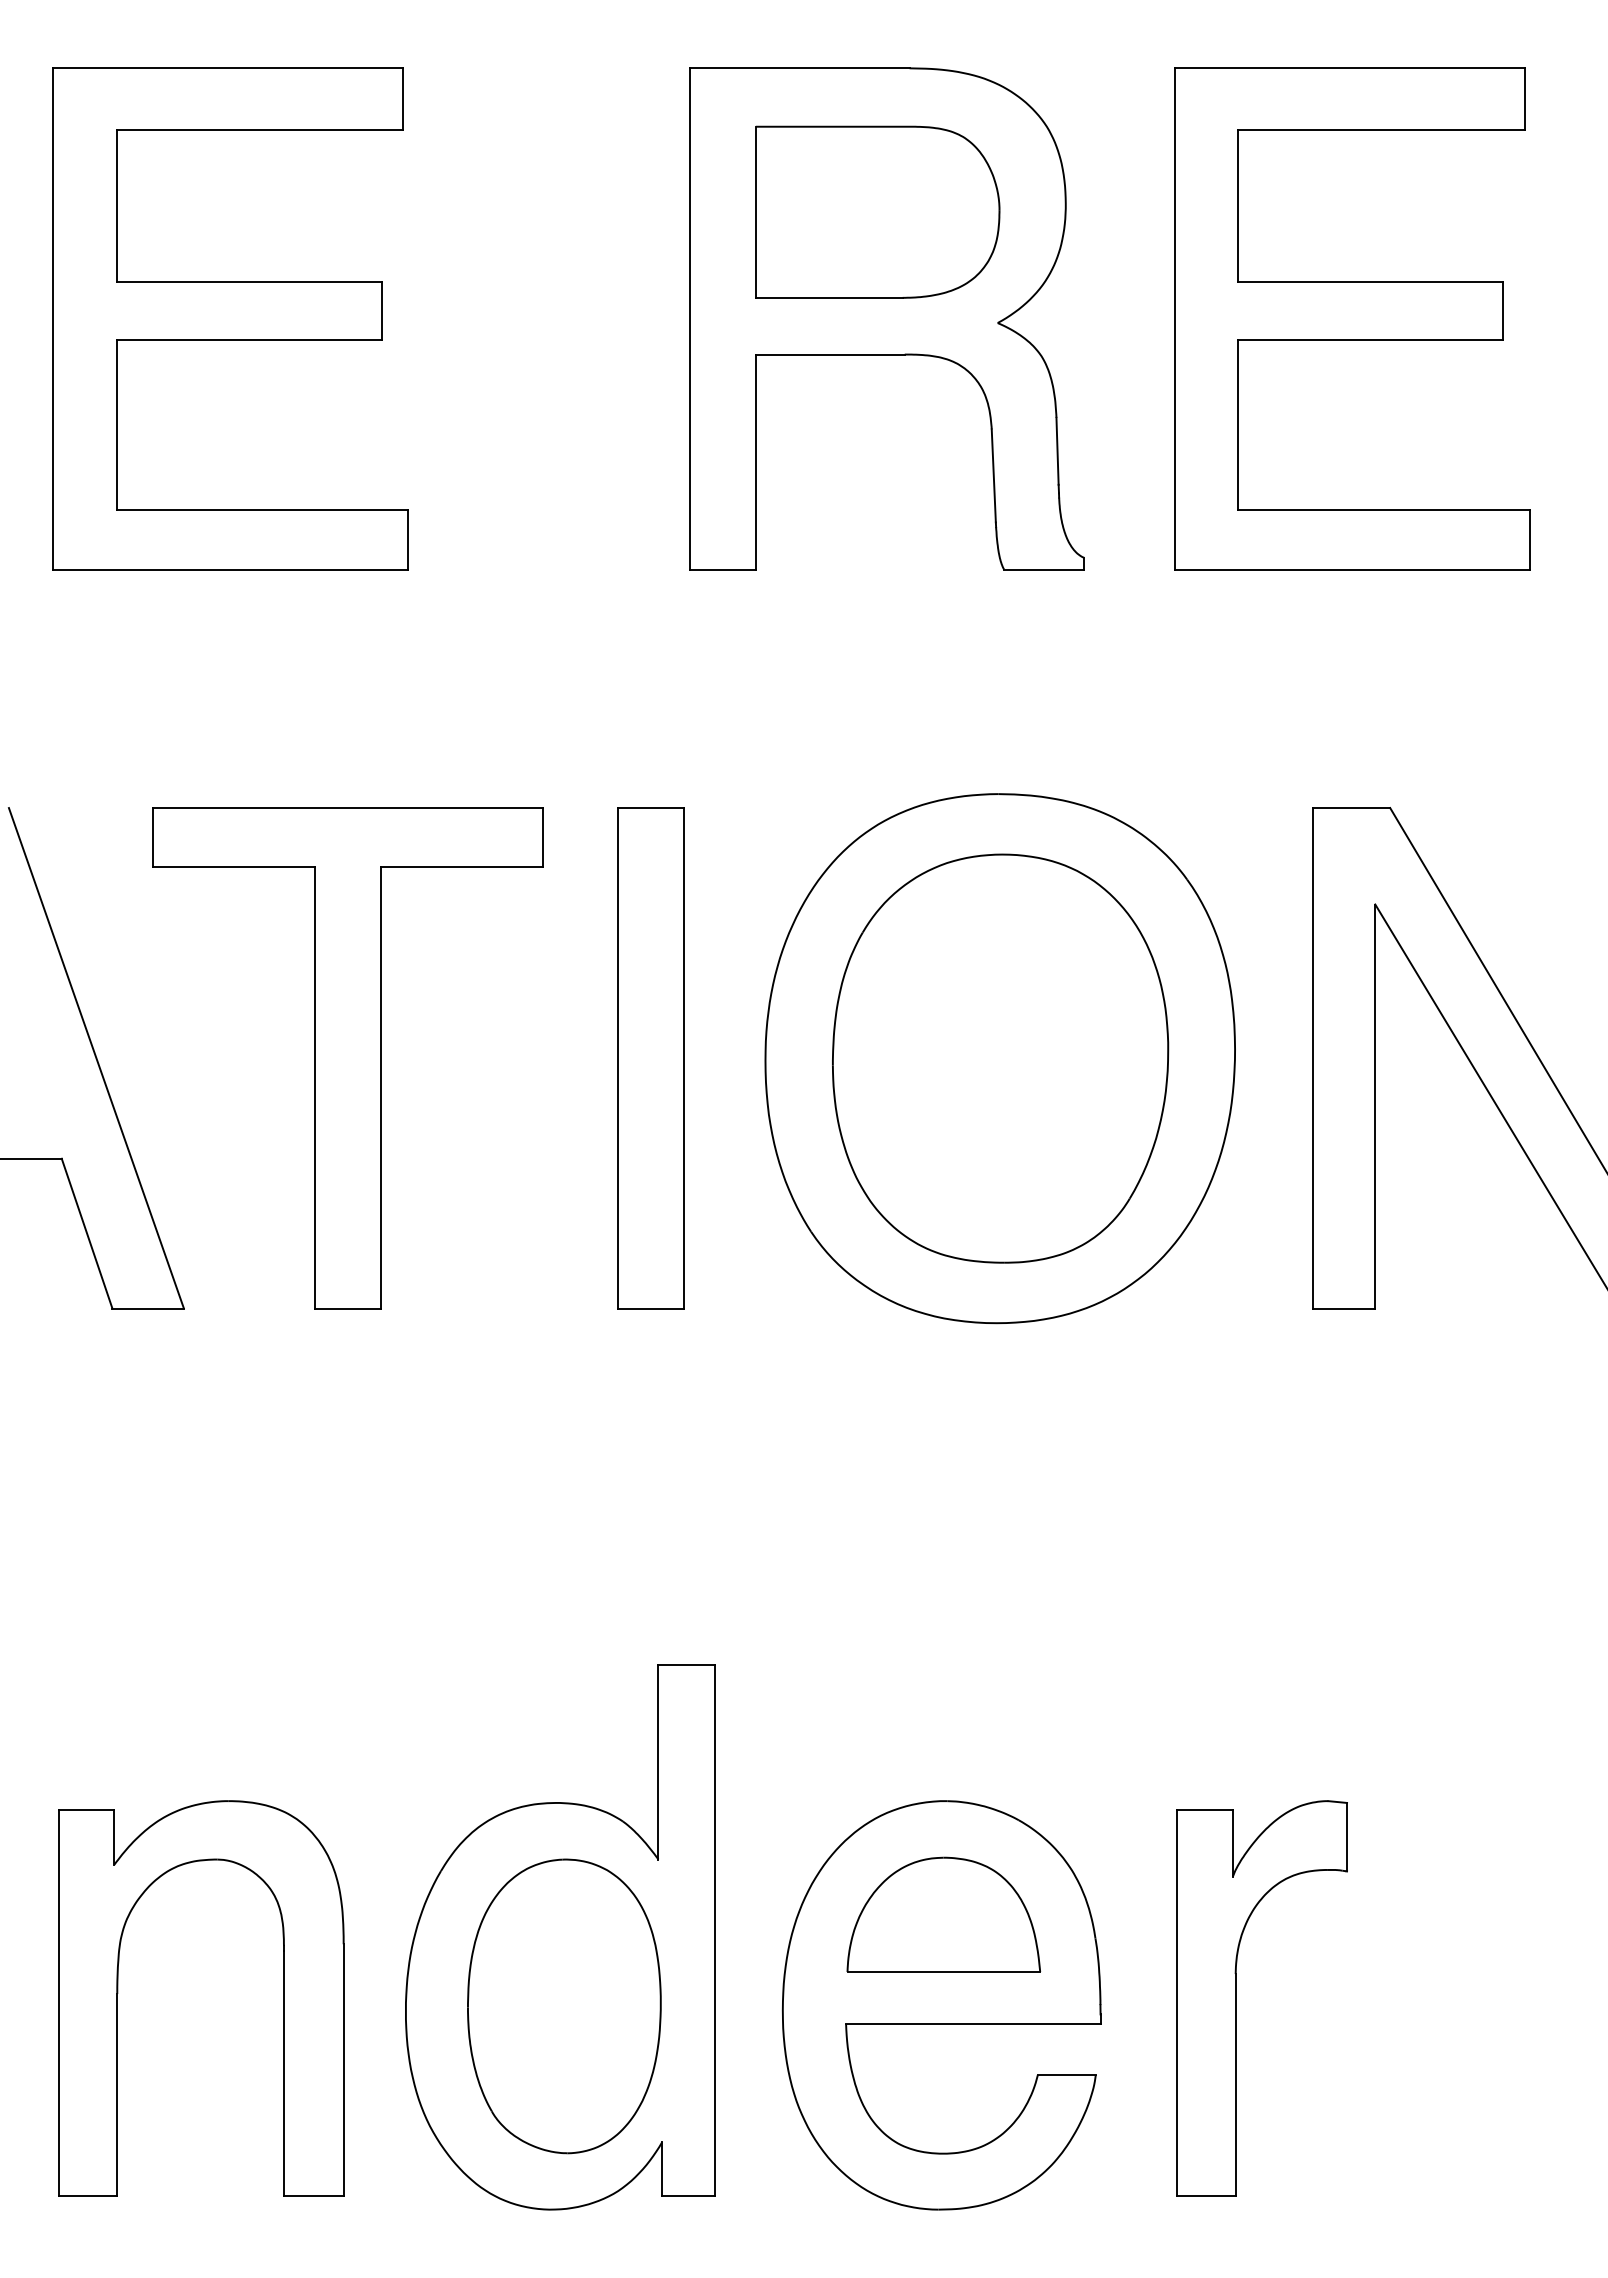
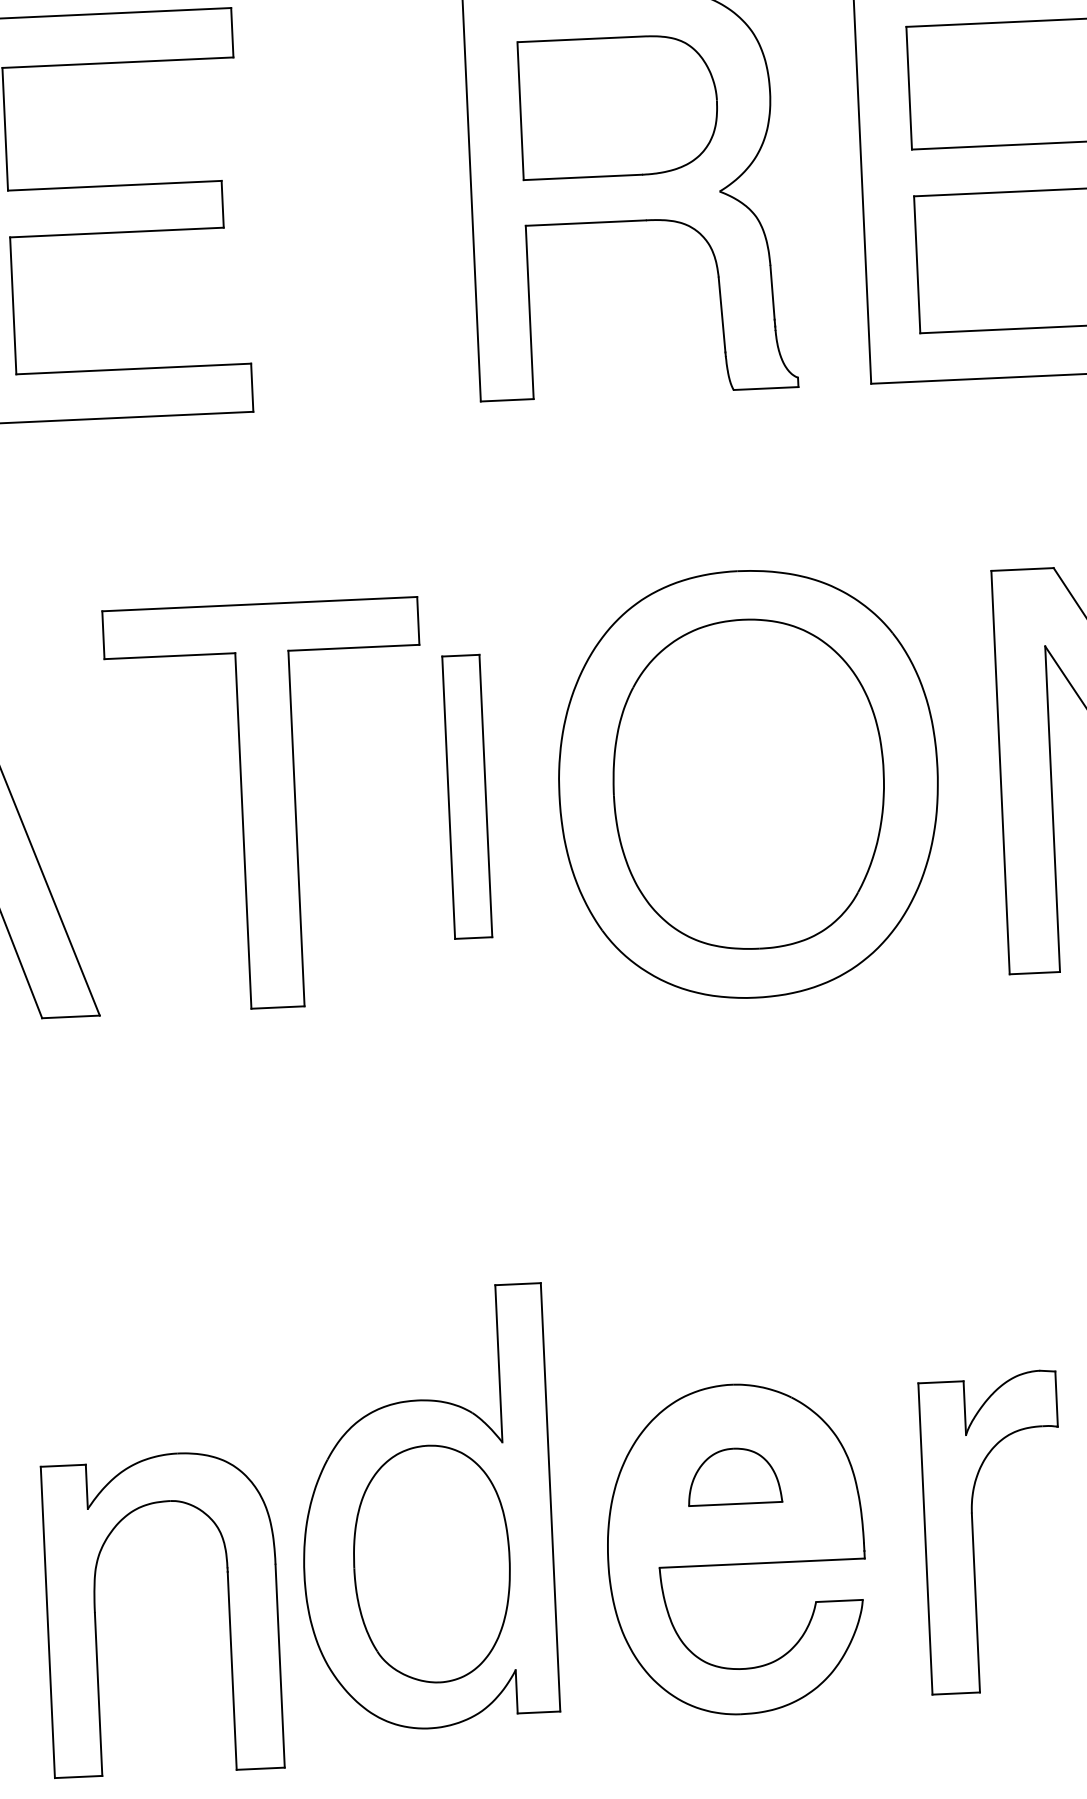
part: (347, 1058) -> (268, 806), moved
part: (650, 1058) -> (466, 797), size x0.7
part: (943, 1914) -> (734, 1476), size x0.6
part: (283, 1998) -> (229, 1610), moved

